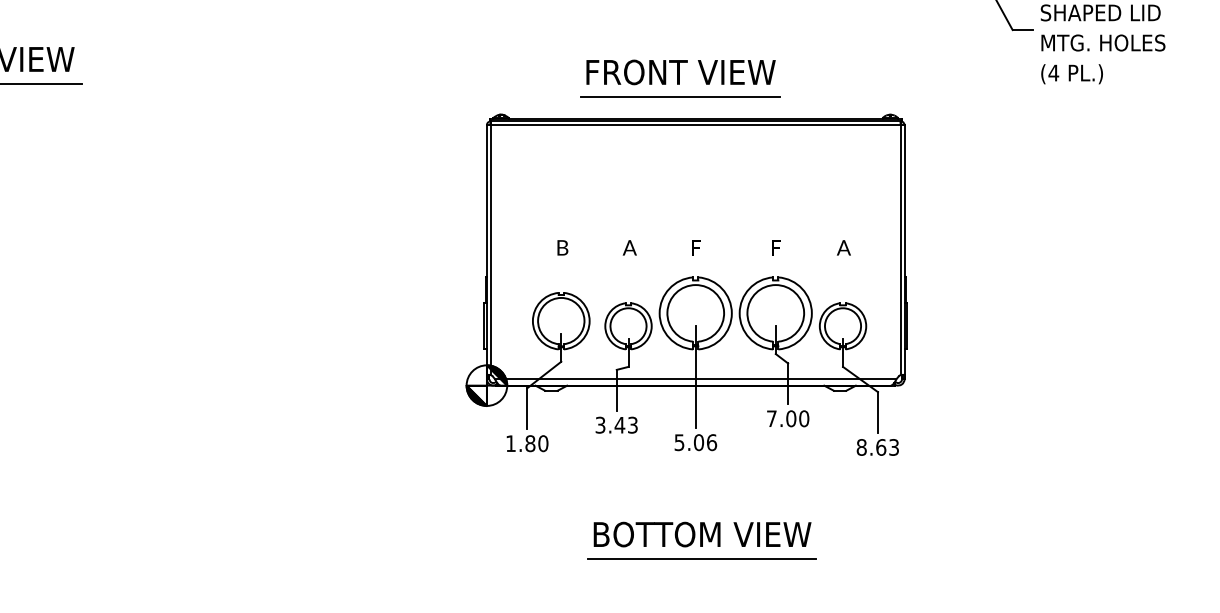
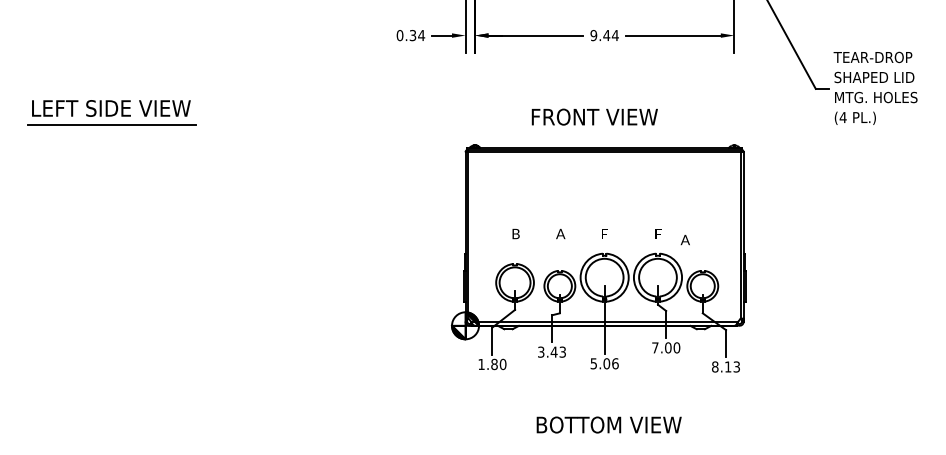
line: (680, 96) -> (594, 133), removed
text: (842, 247) -> (684, 239), moved
text: (880, 446) -> (727, 366), 8.63 -> 8.13
line: (701, 559) -> (608, 441), removed

